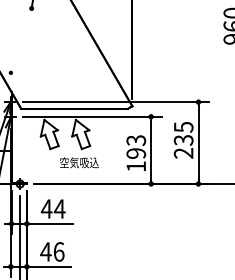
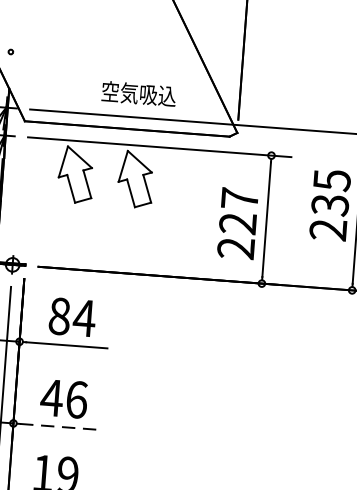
text: (136, 153) -> (238, 223), 193 -> 227
text: (79, 162) -> (139, 93), moved
text: (46, 208) -> (59, 315), 44 -> 84
line: (50, 266) -> (58, 426), solid -> dashed

